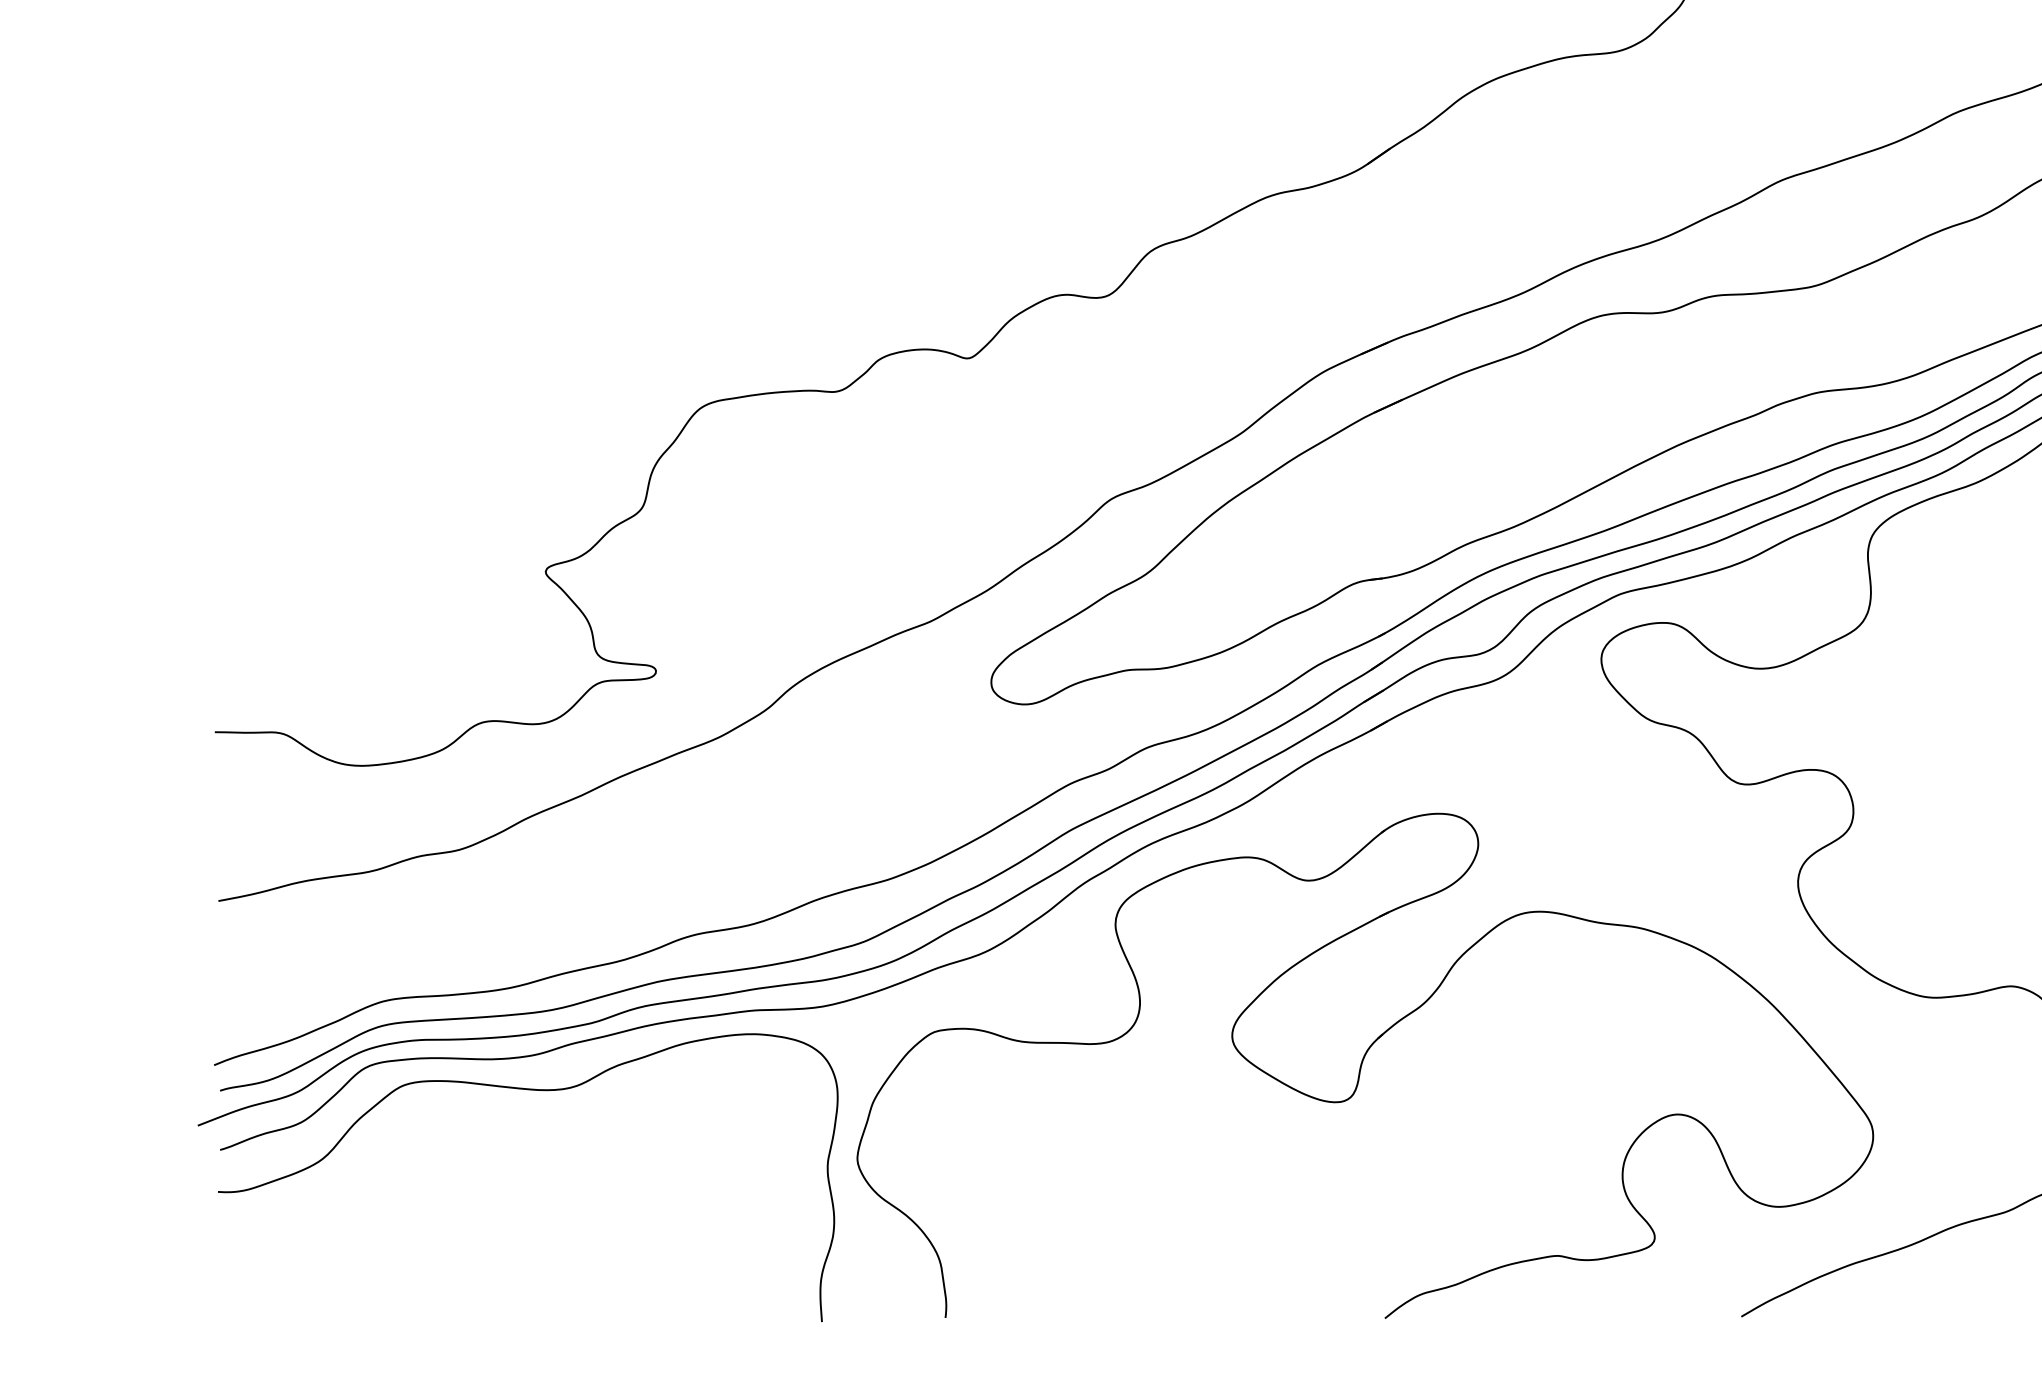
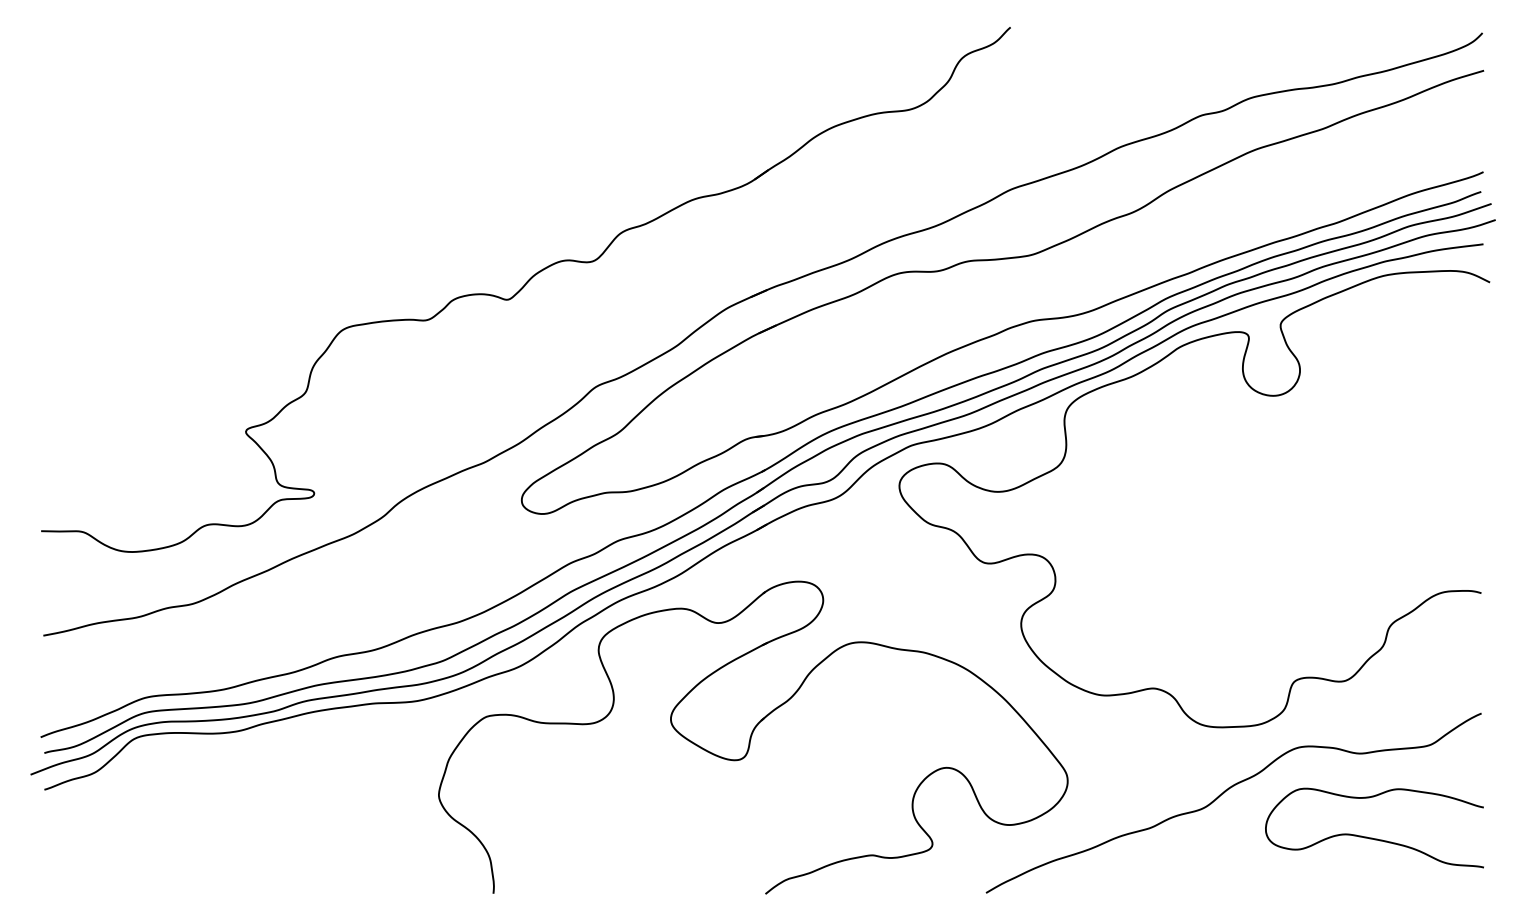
curve: (528, 1091) -> (235, 753), removed

